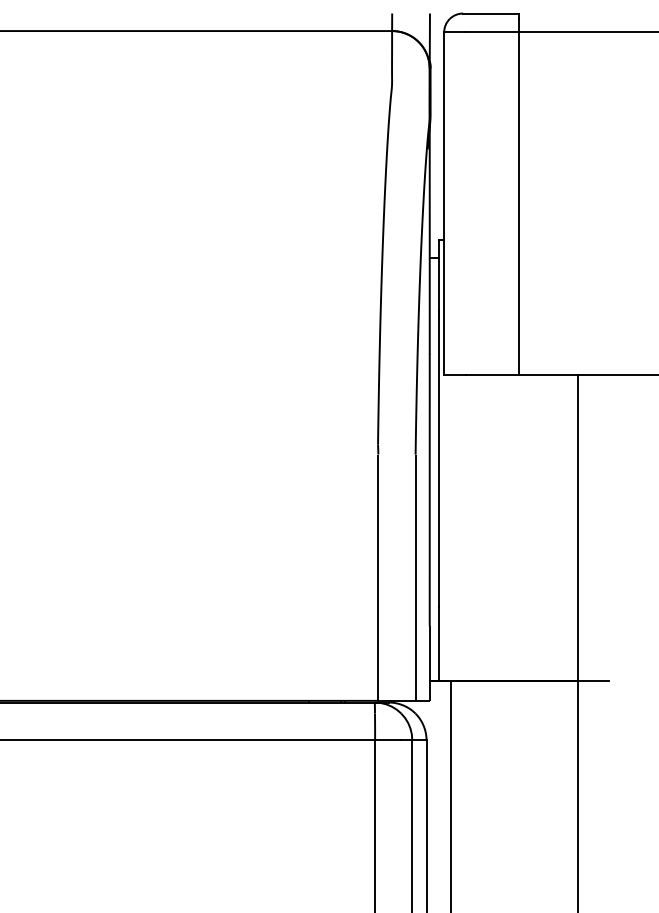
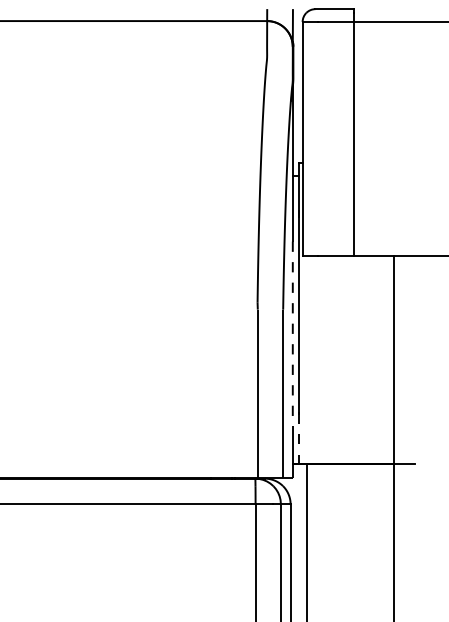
line: (429, 490) -> (292, 334), solid -> dashed
line: (439, 645) -> (299, 439), solid -> dashed

